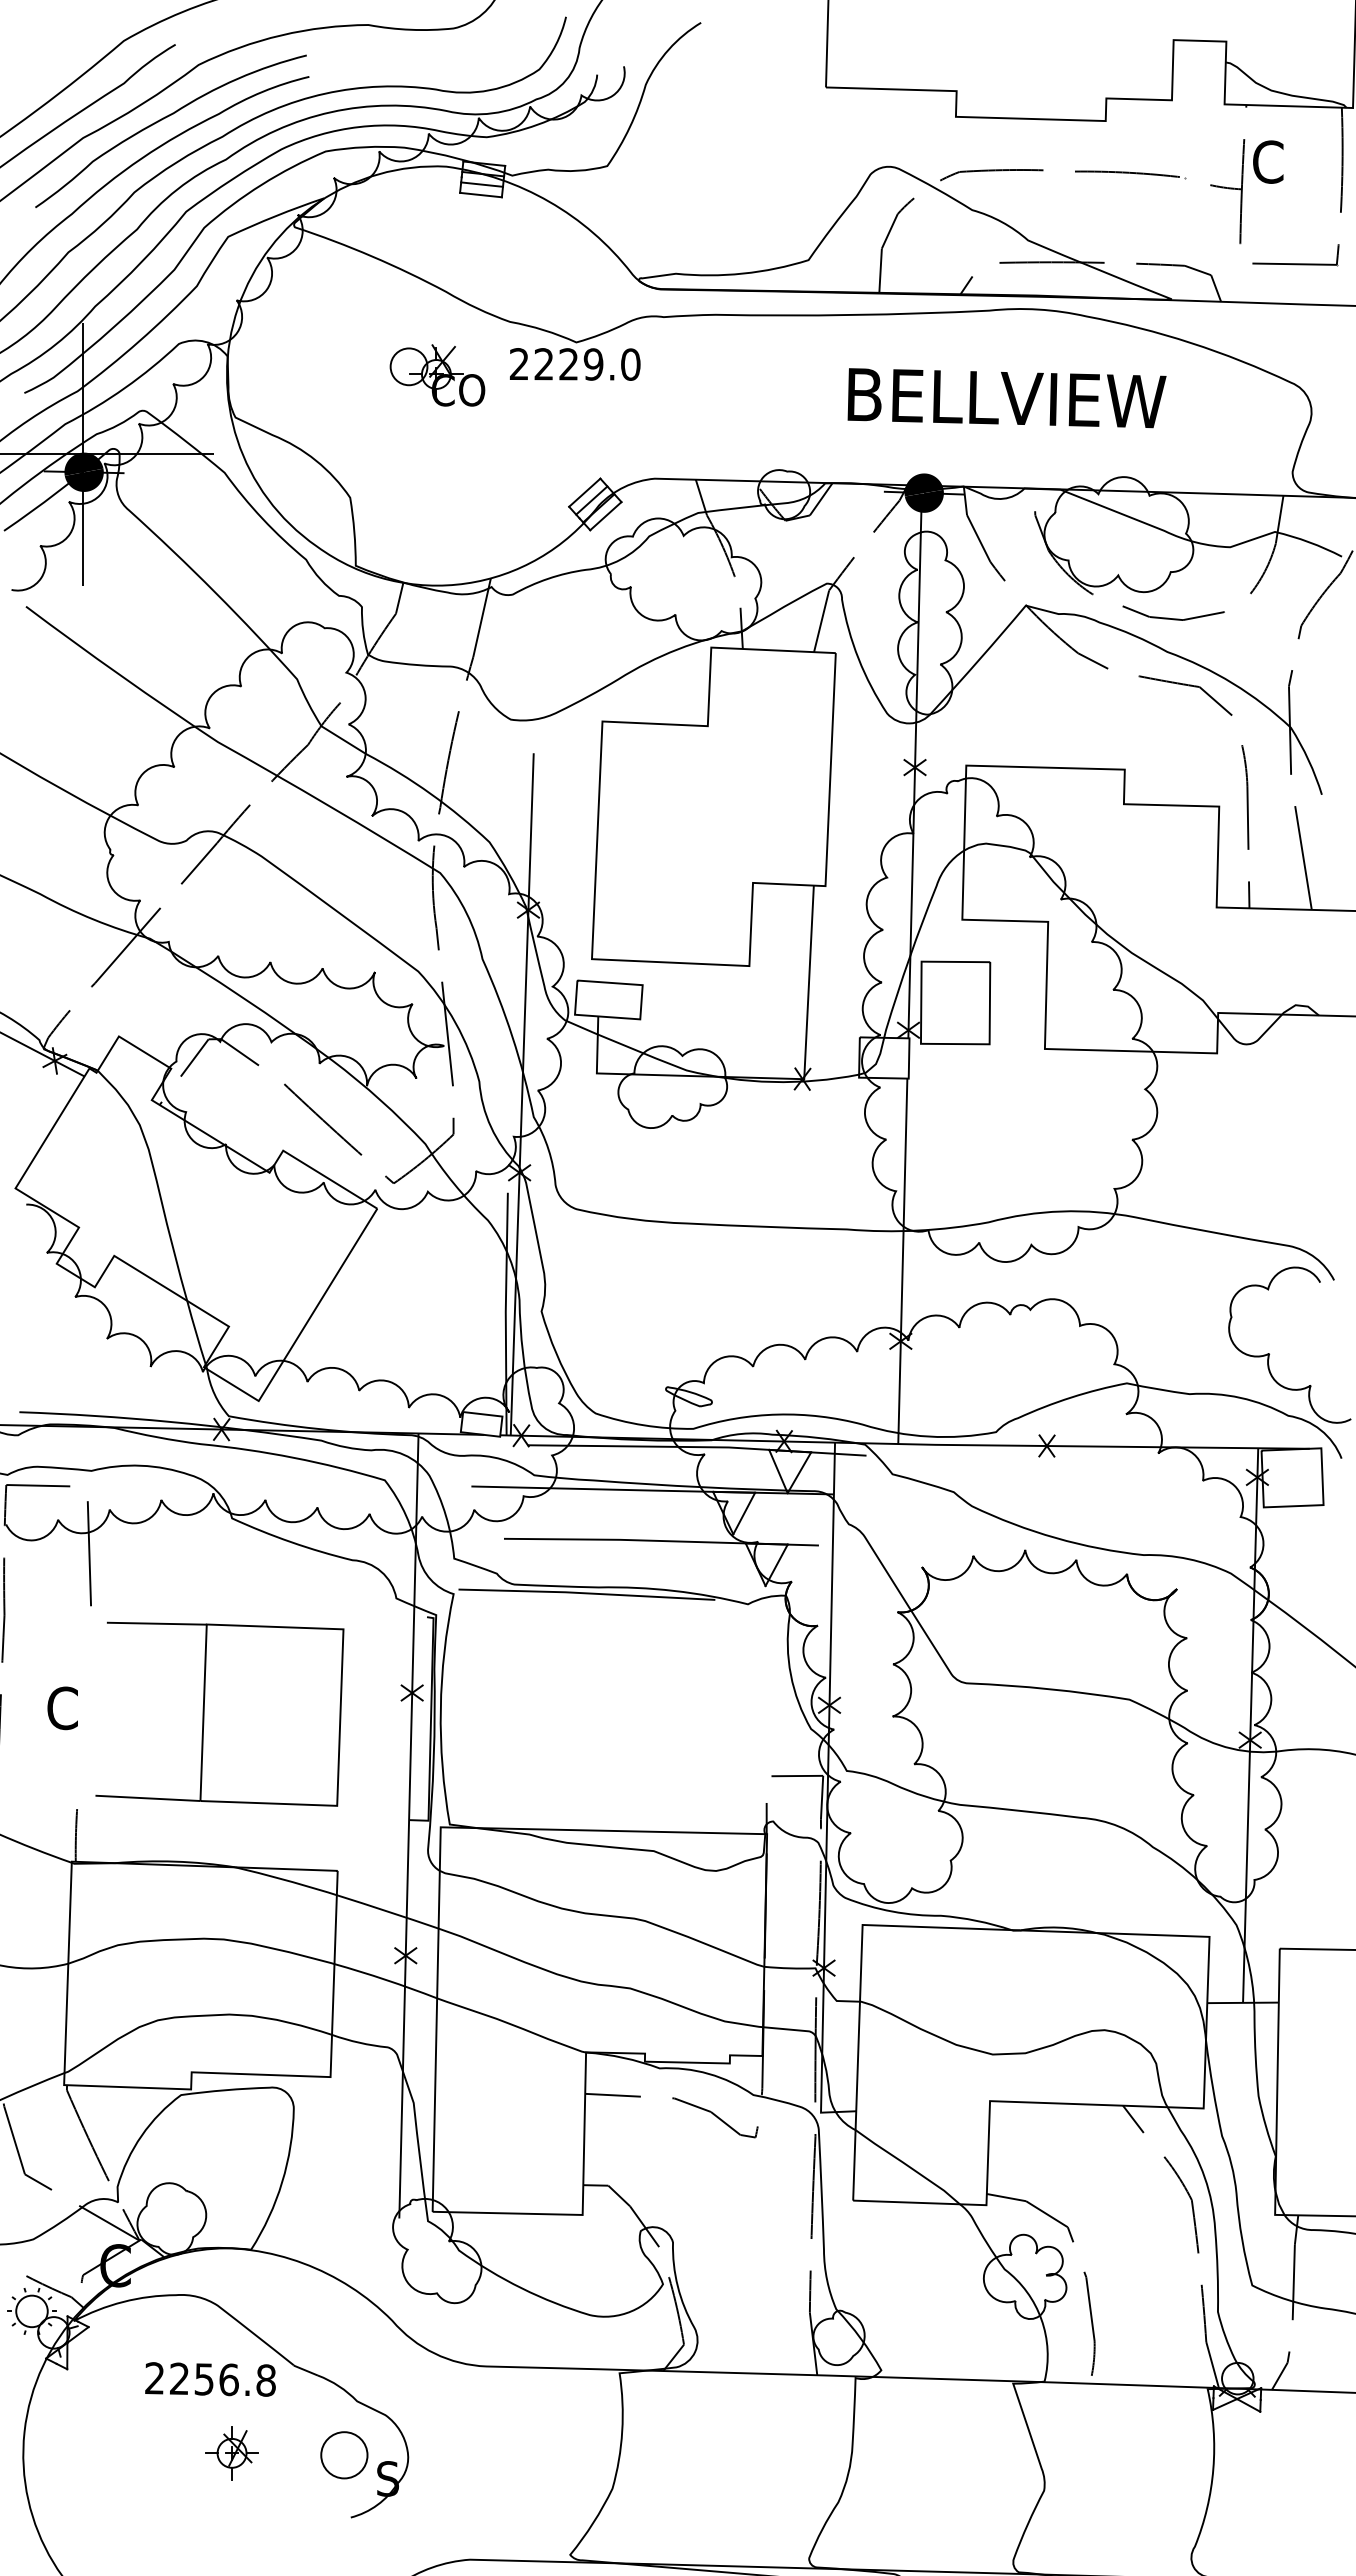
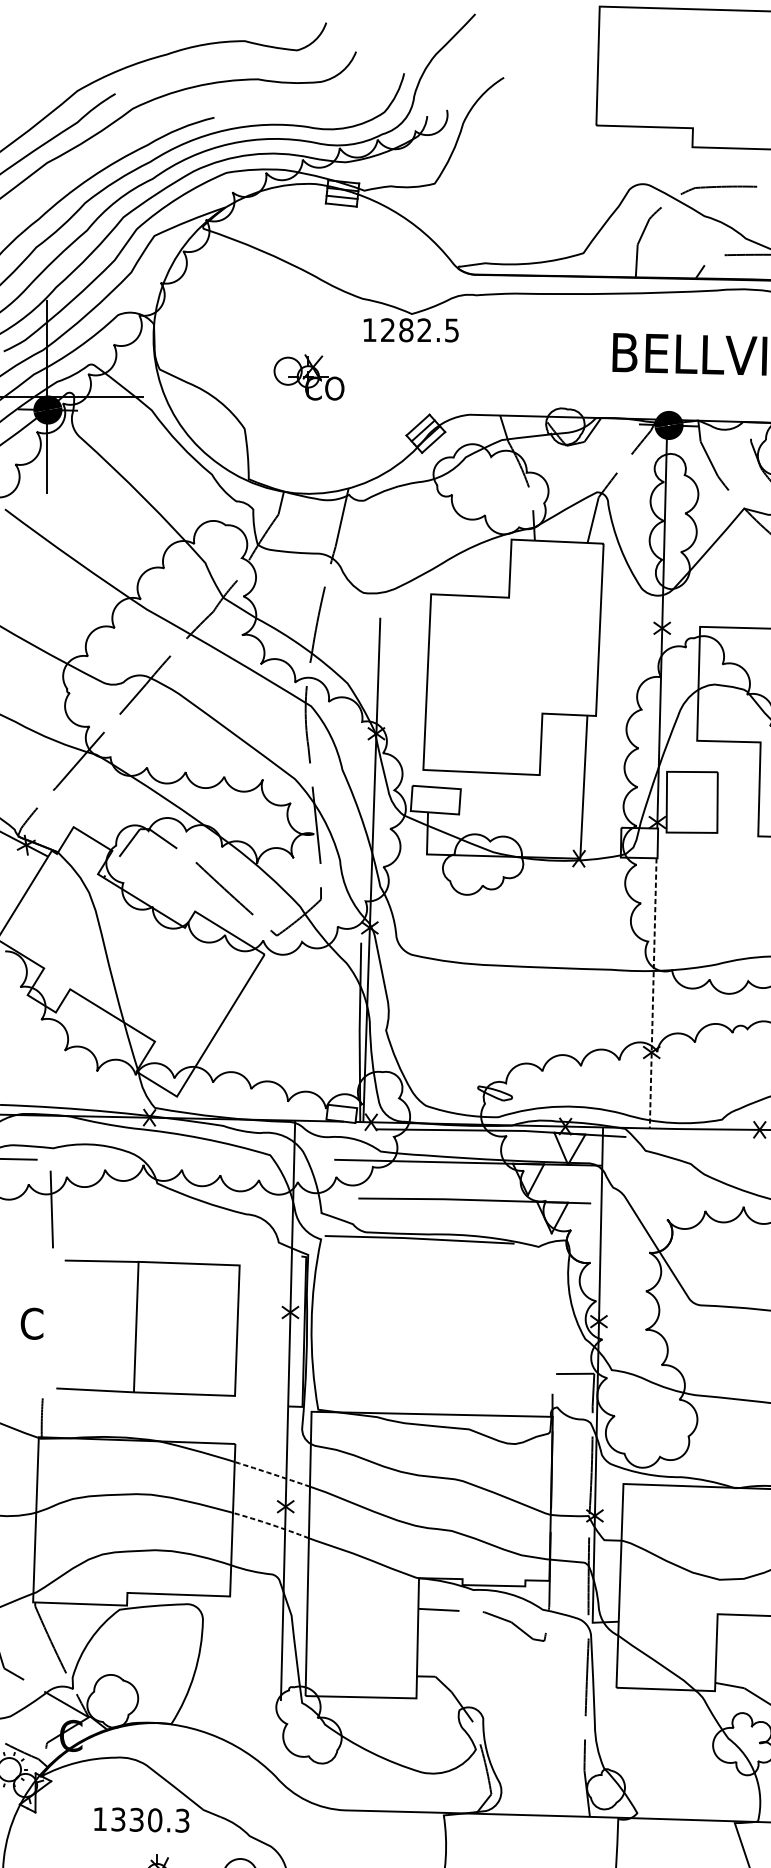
curve: (162, 120) -> (105, 149), removed
text: (574, 364) -> (410, 330), 2229.0 -> 1282.5
part: (437, 375) -> (309, 377), moved
line: (902, 1261) -> (652, 993), solid -> dashed
line: (387, 1911) -> (272, 1474), solid -> dashed
line: (386, 1979) -> (271, 1524), solid -> dashed
text: (210, 2379) -> (141, 1820), 2256.8 -> 1330.3

